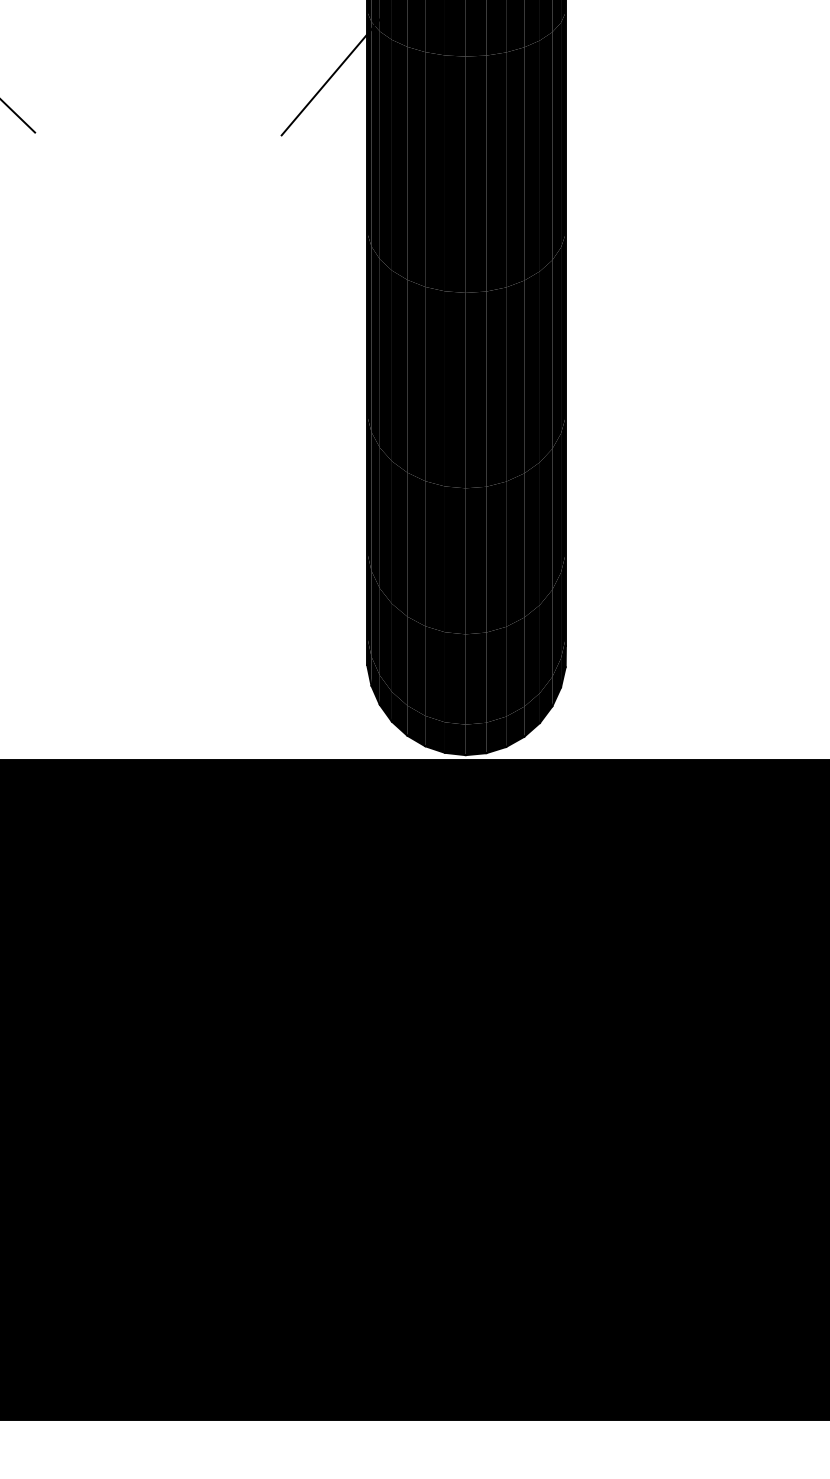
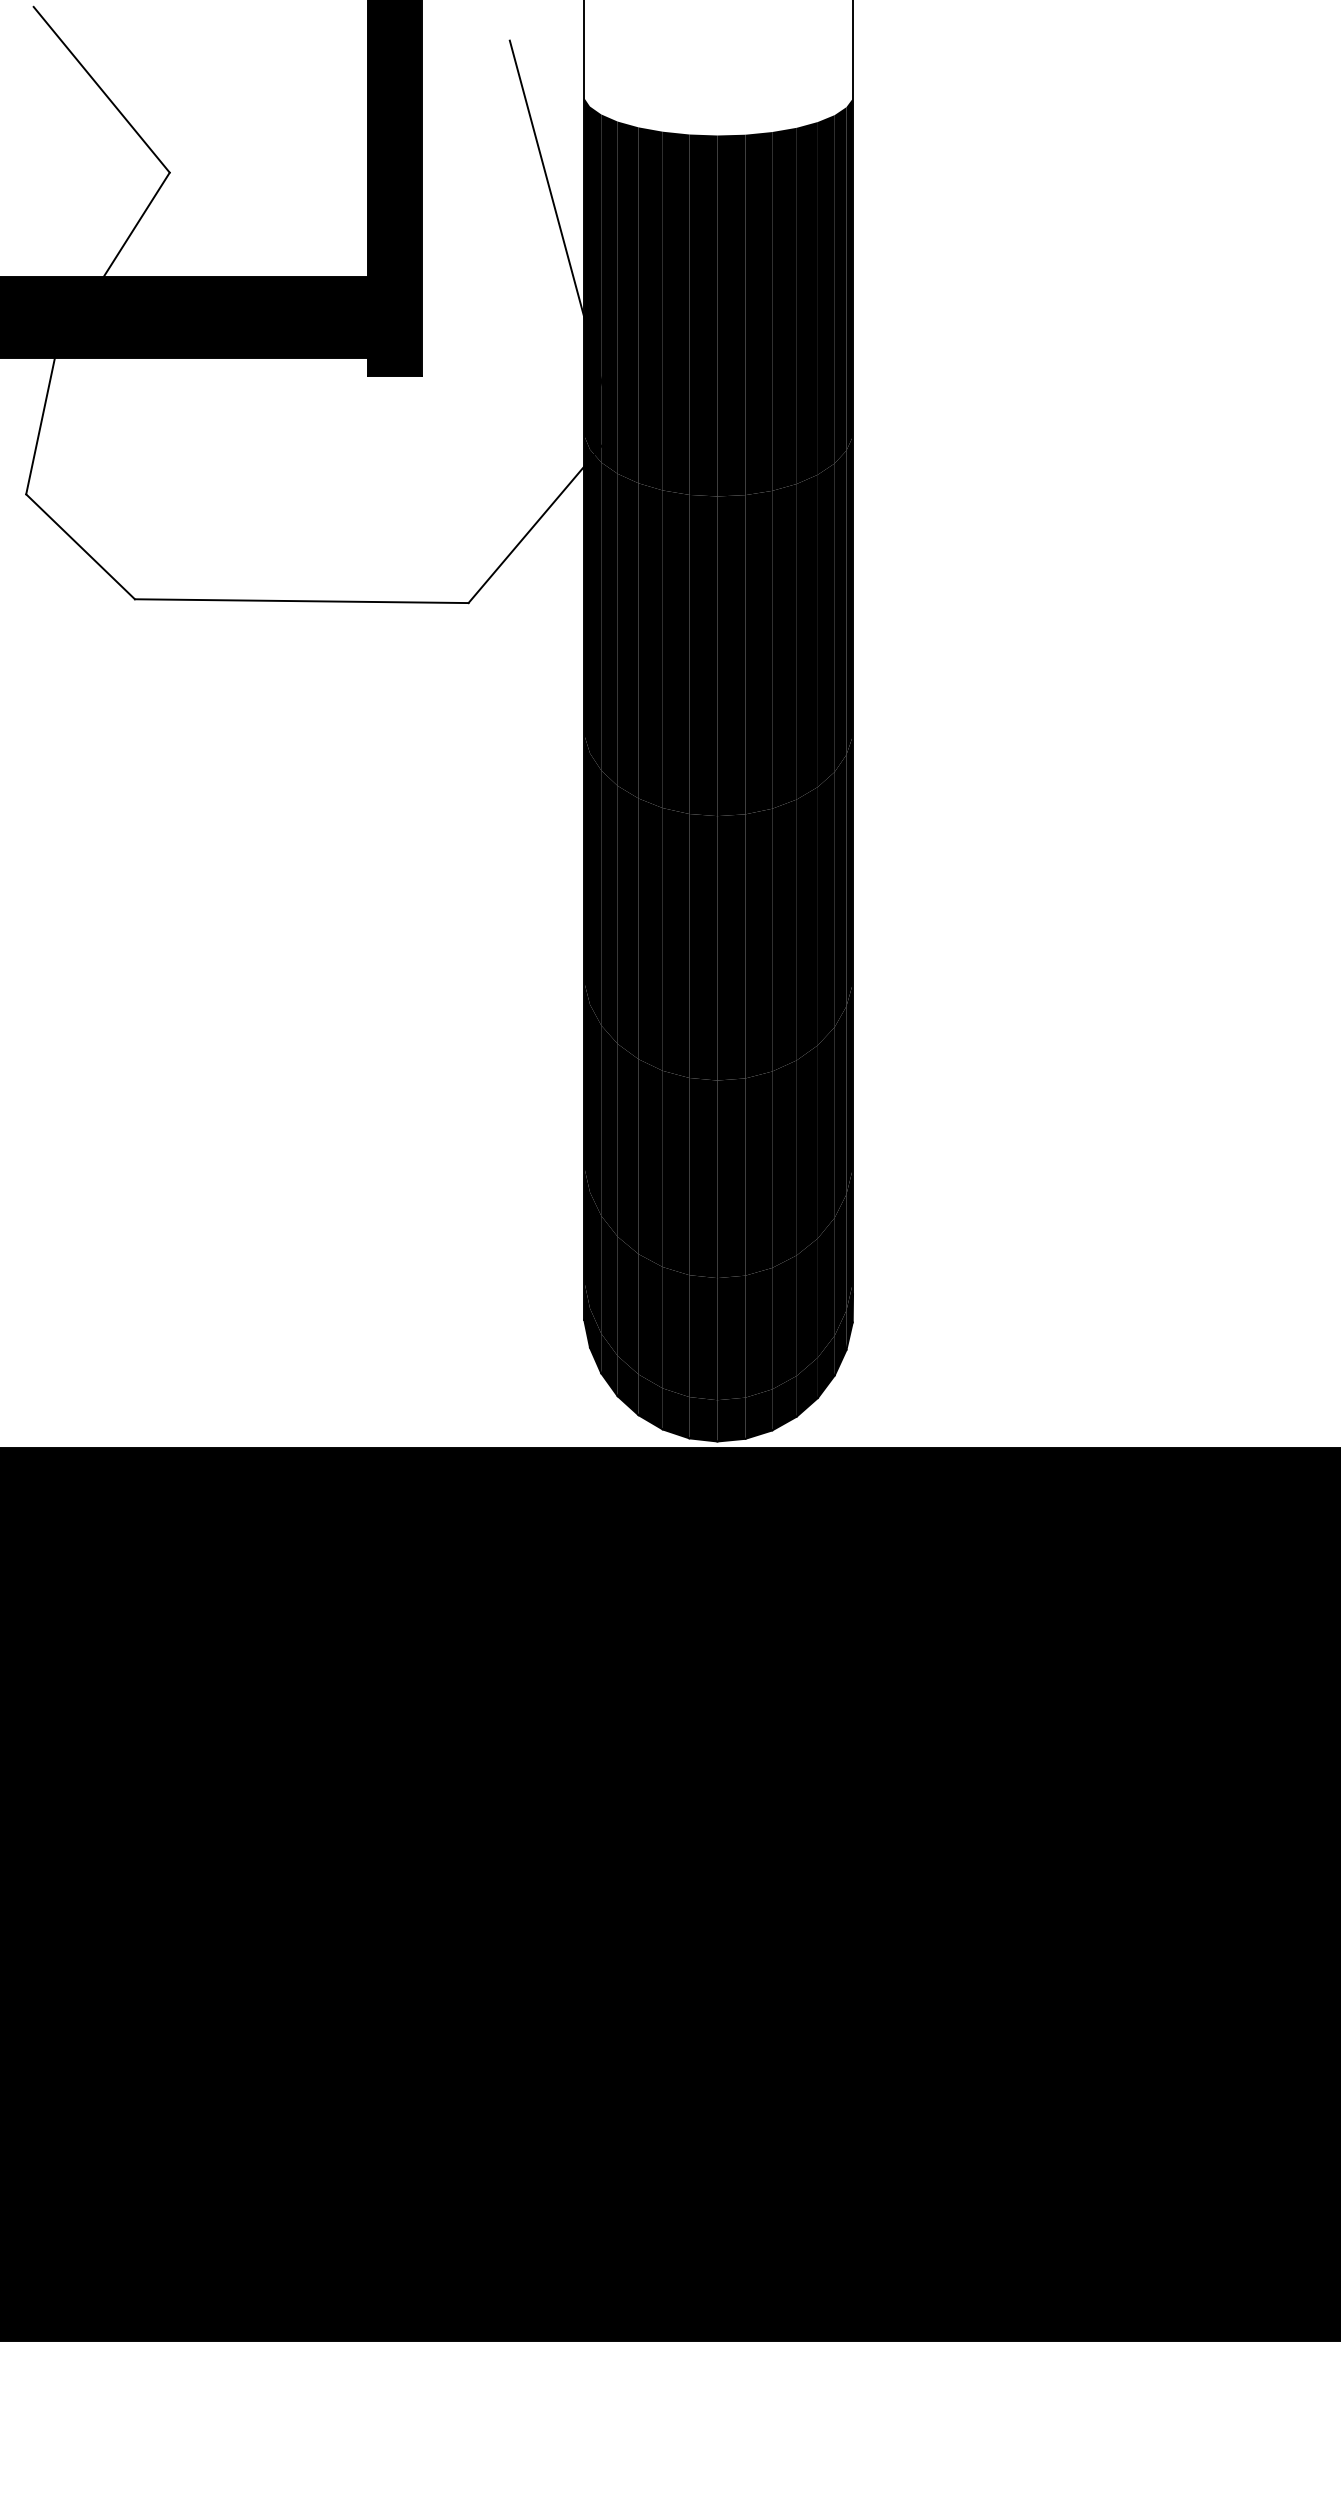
line: (158, 134) -> (301, 601), added

